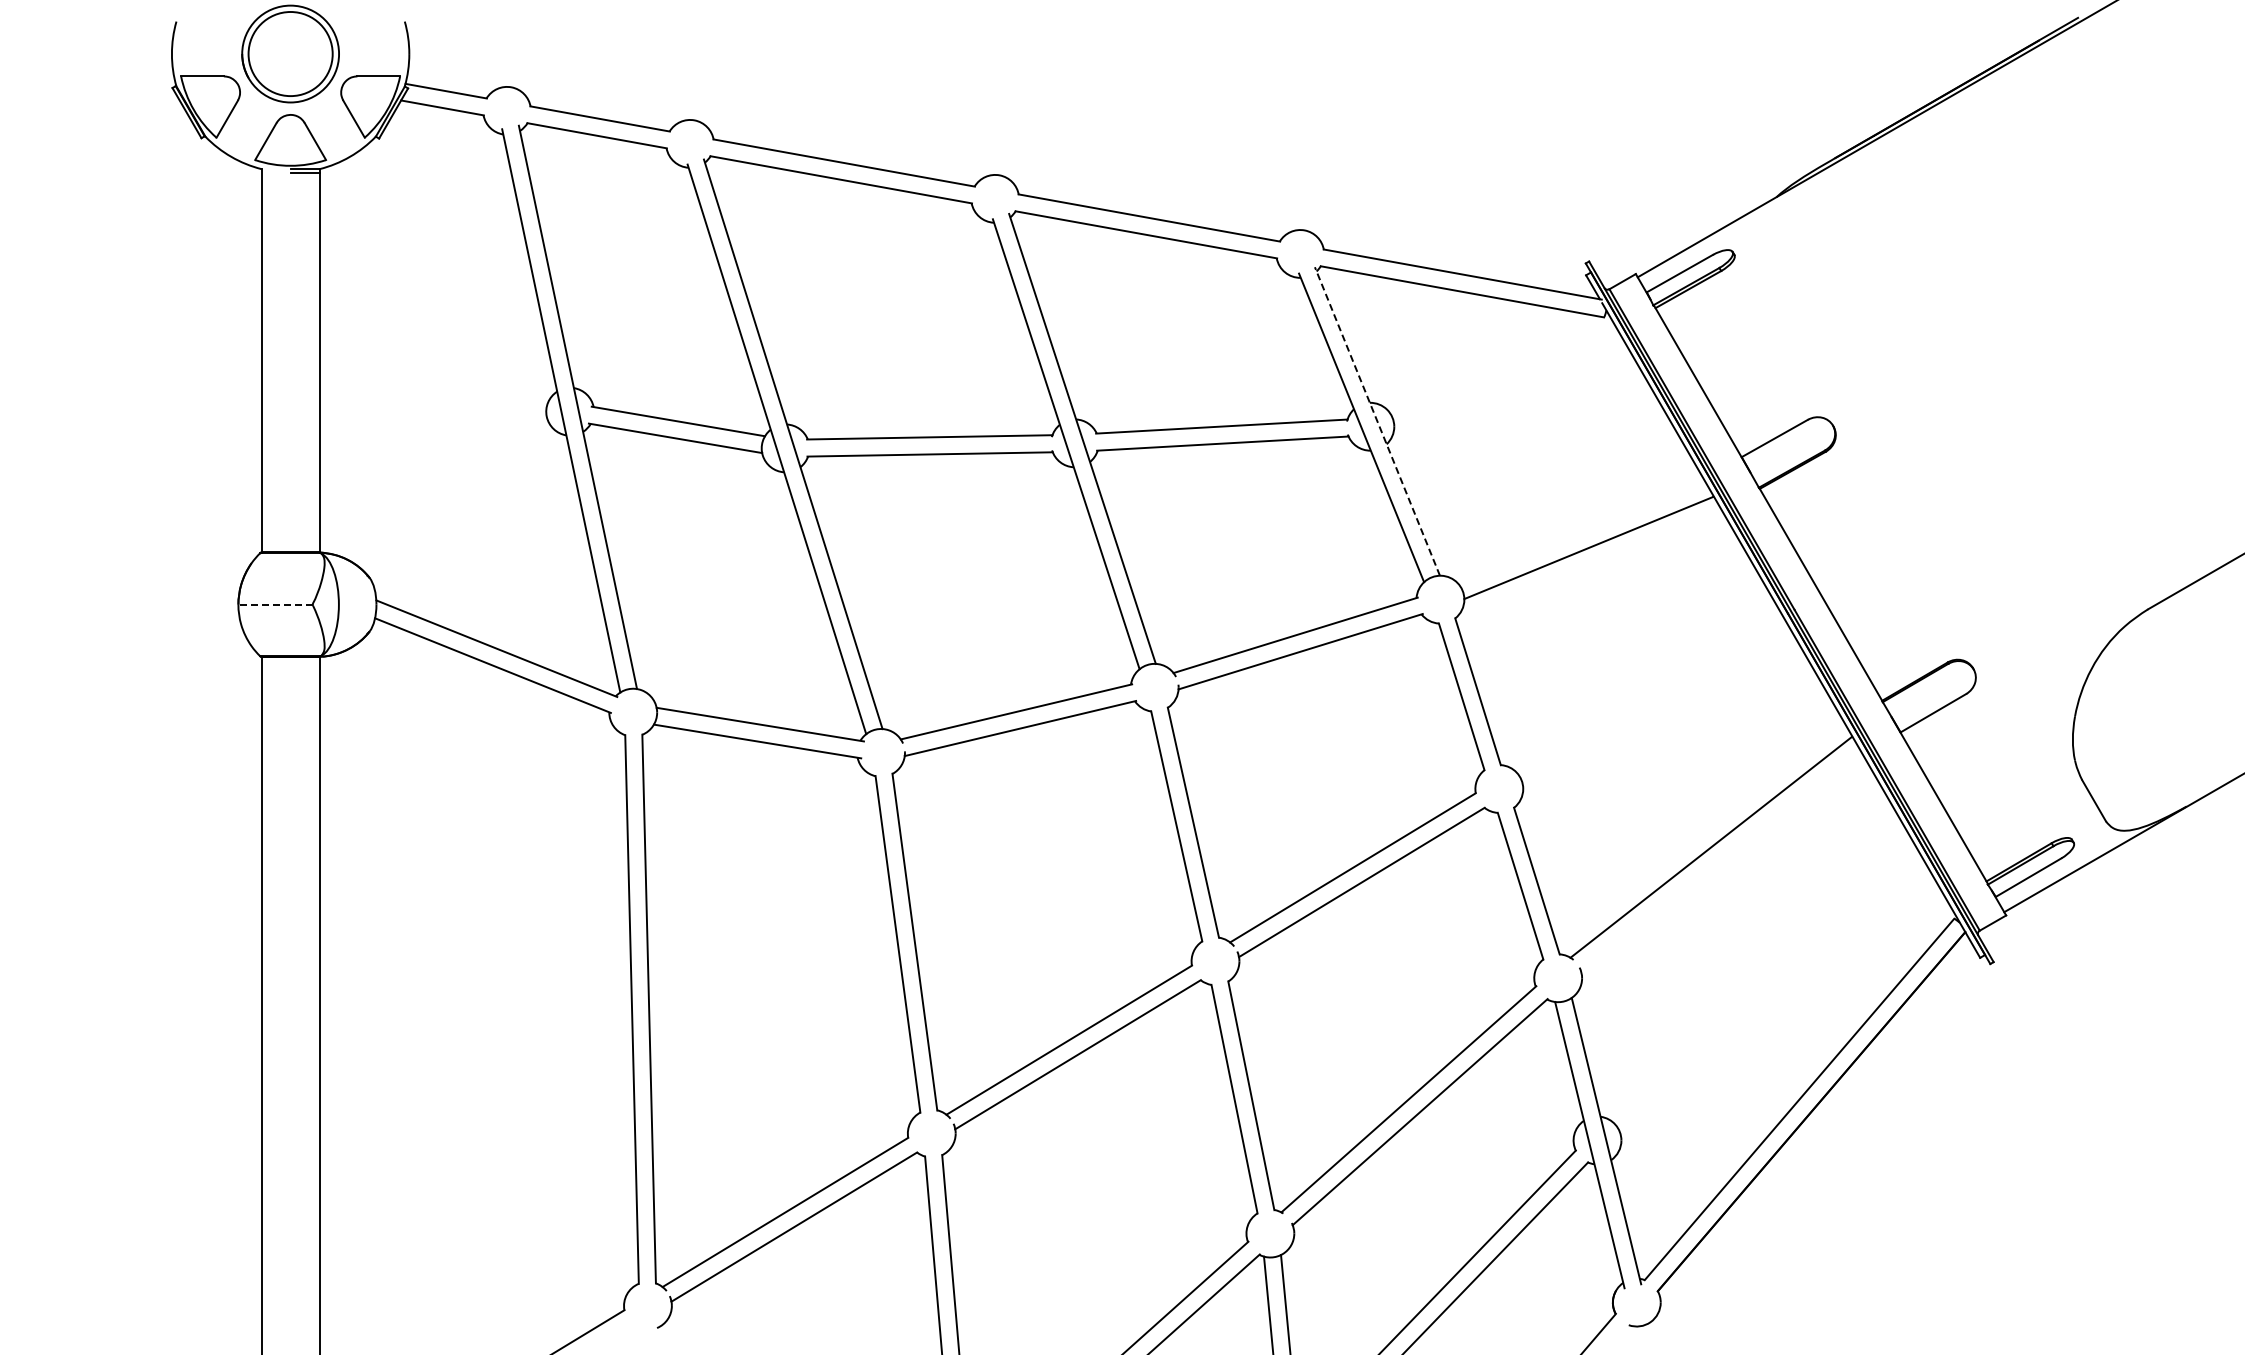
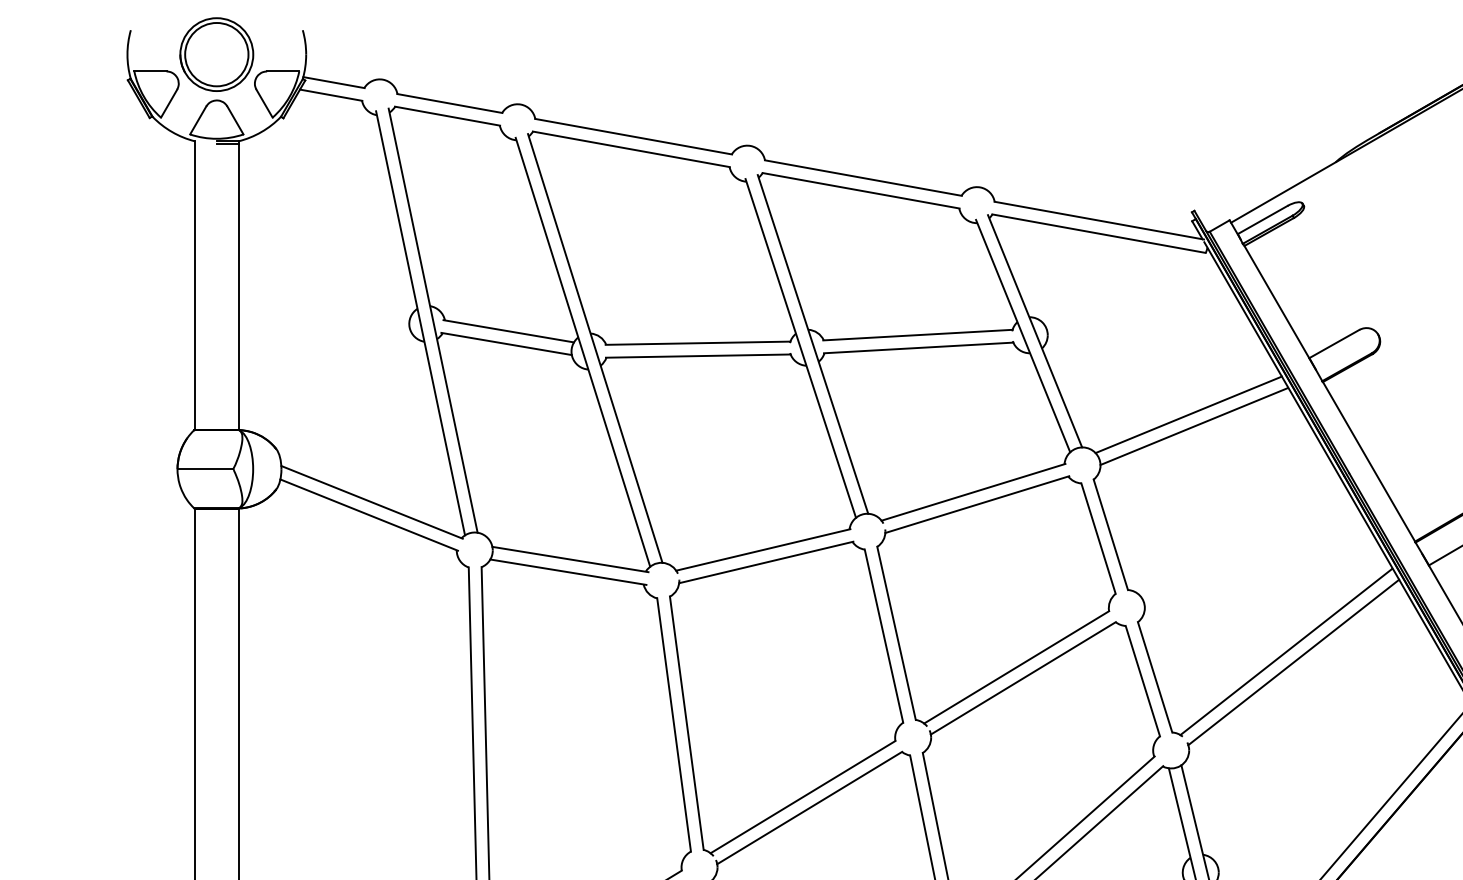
line: (1377, 421) -> (1035, 331), dashed -> solid
line: (1581, 532) -> (1188, 414), added
line: (275, 604) -> (205, 469), dashed -> solid
line: (1720, 861) -> (1293, 662), added

